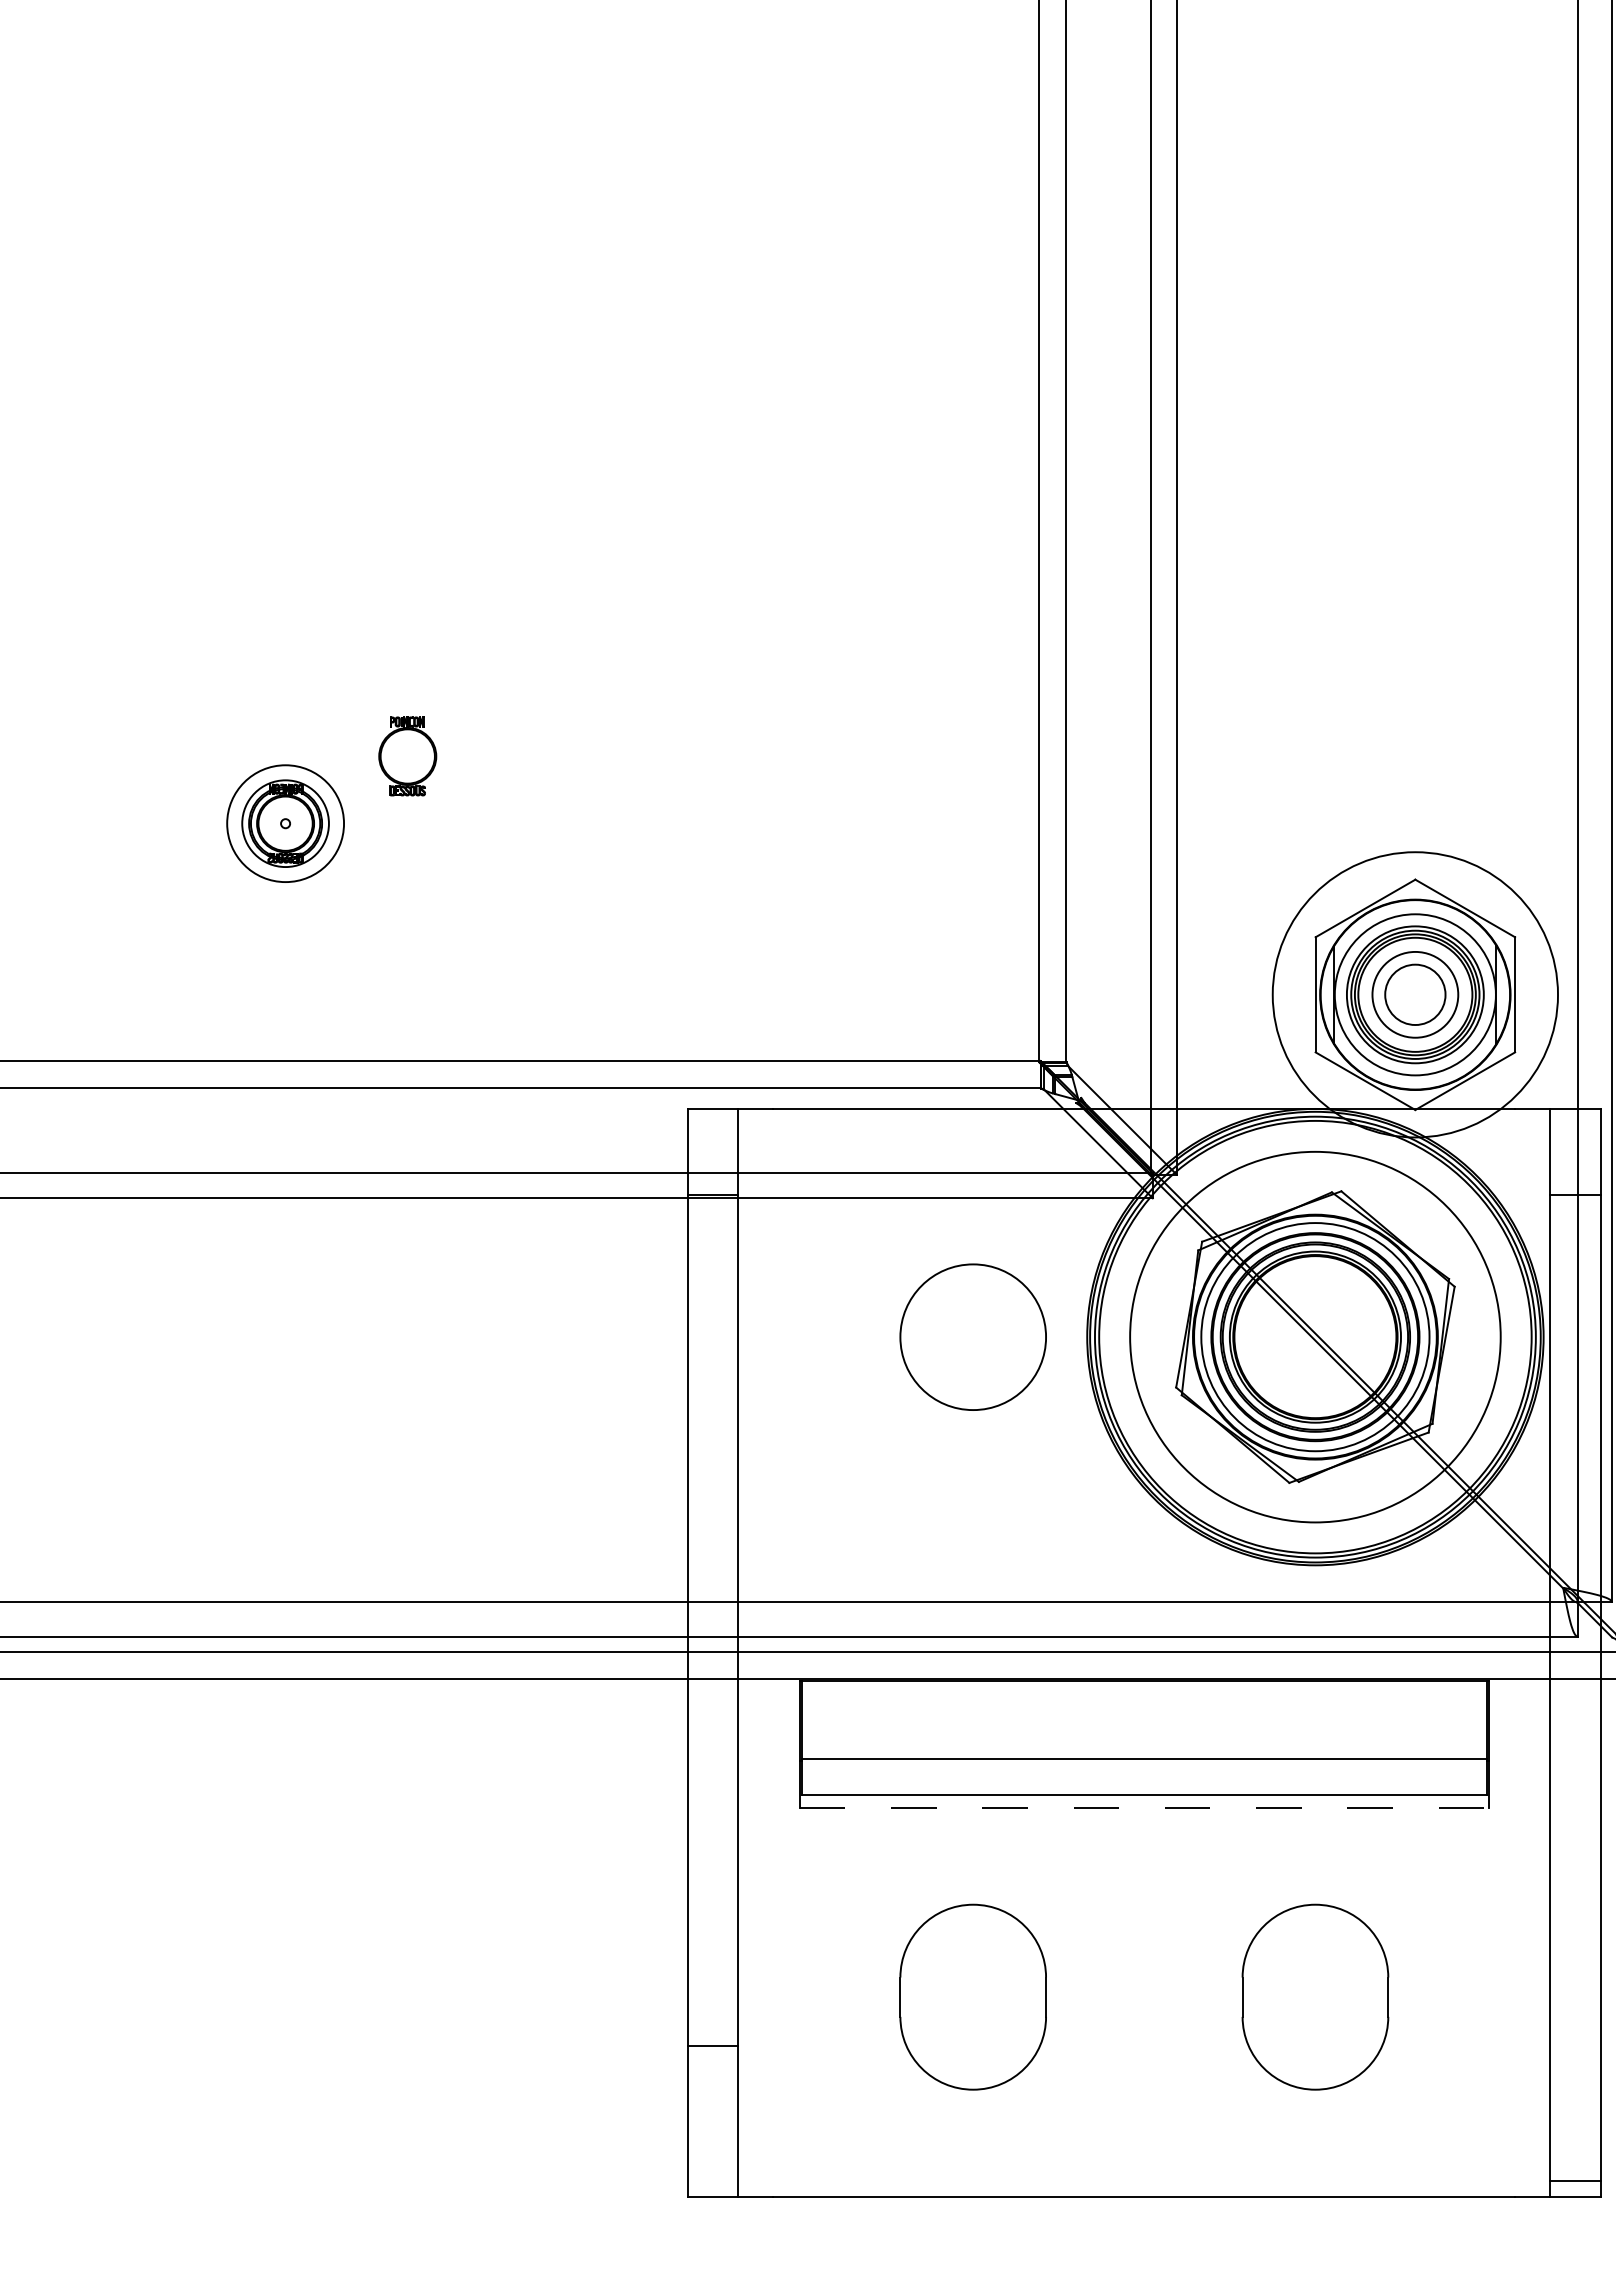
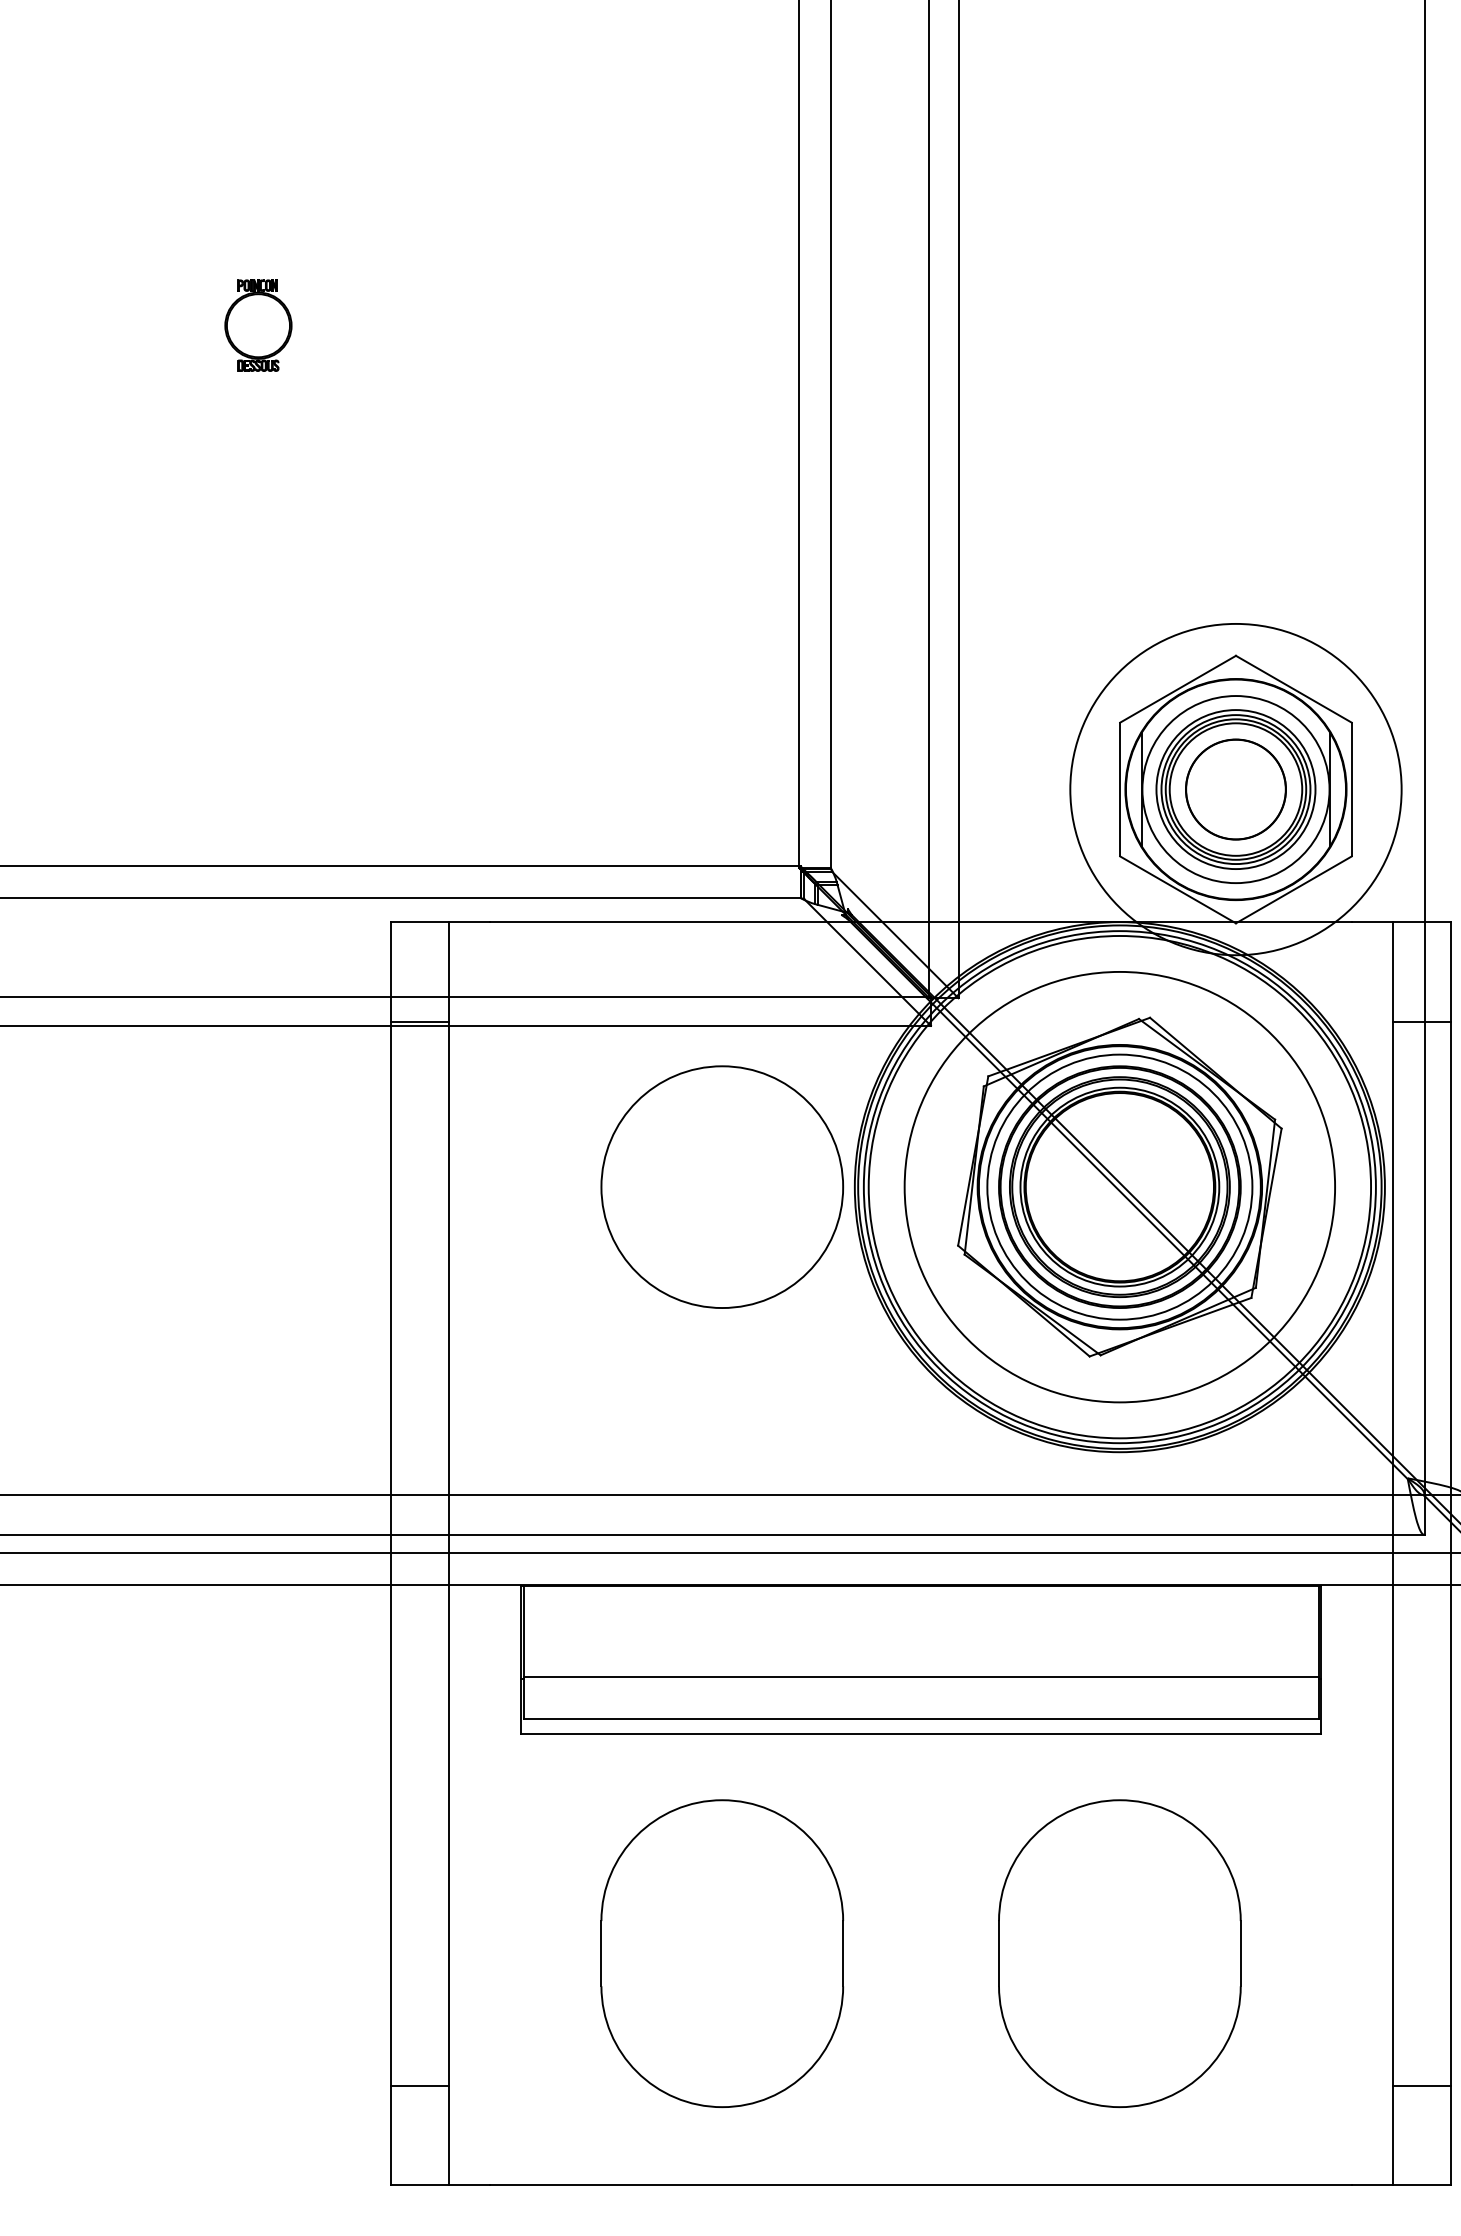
part: (407, 756) -> (258, 325), moved
circle: (1415, 994) -> (1236, 789), size x1.43
circle: (973, 1337) -> (722, 1187), size x1.43
line: (1144, 1808) -> (921, 1734), dashed -> solid
part: (973, 1997) -> (722, 1954), size x1.43
part: (1315, 1997) -> (1119, 1954), size x1.43
line: (712, 2045) -> (419, 2085), moved
line: (1575, 2180) -> (1421, 2085), moved

